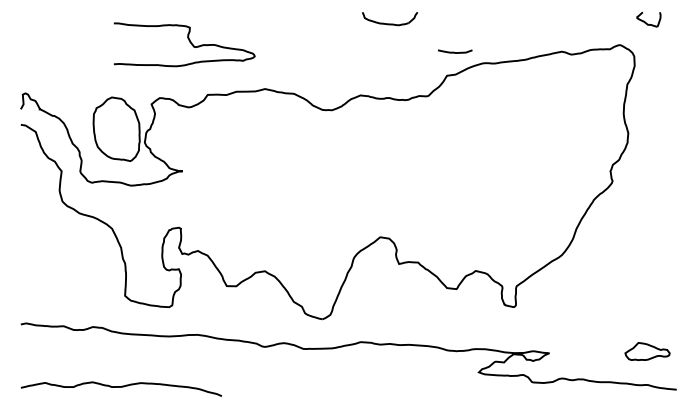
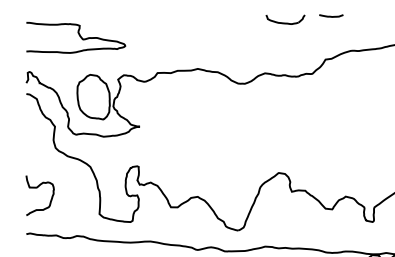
curve: (189, 42) -> (79, 36), moved
curve: (454, 51) -> (330, 15), moved
curve: (34, 259) -> (35, 188), added

